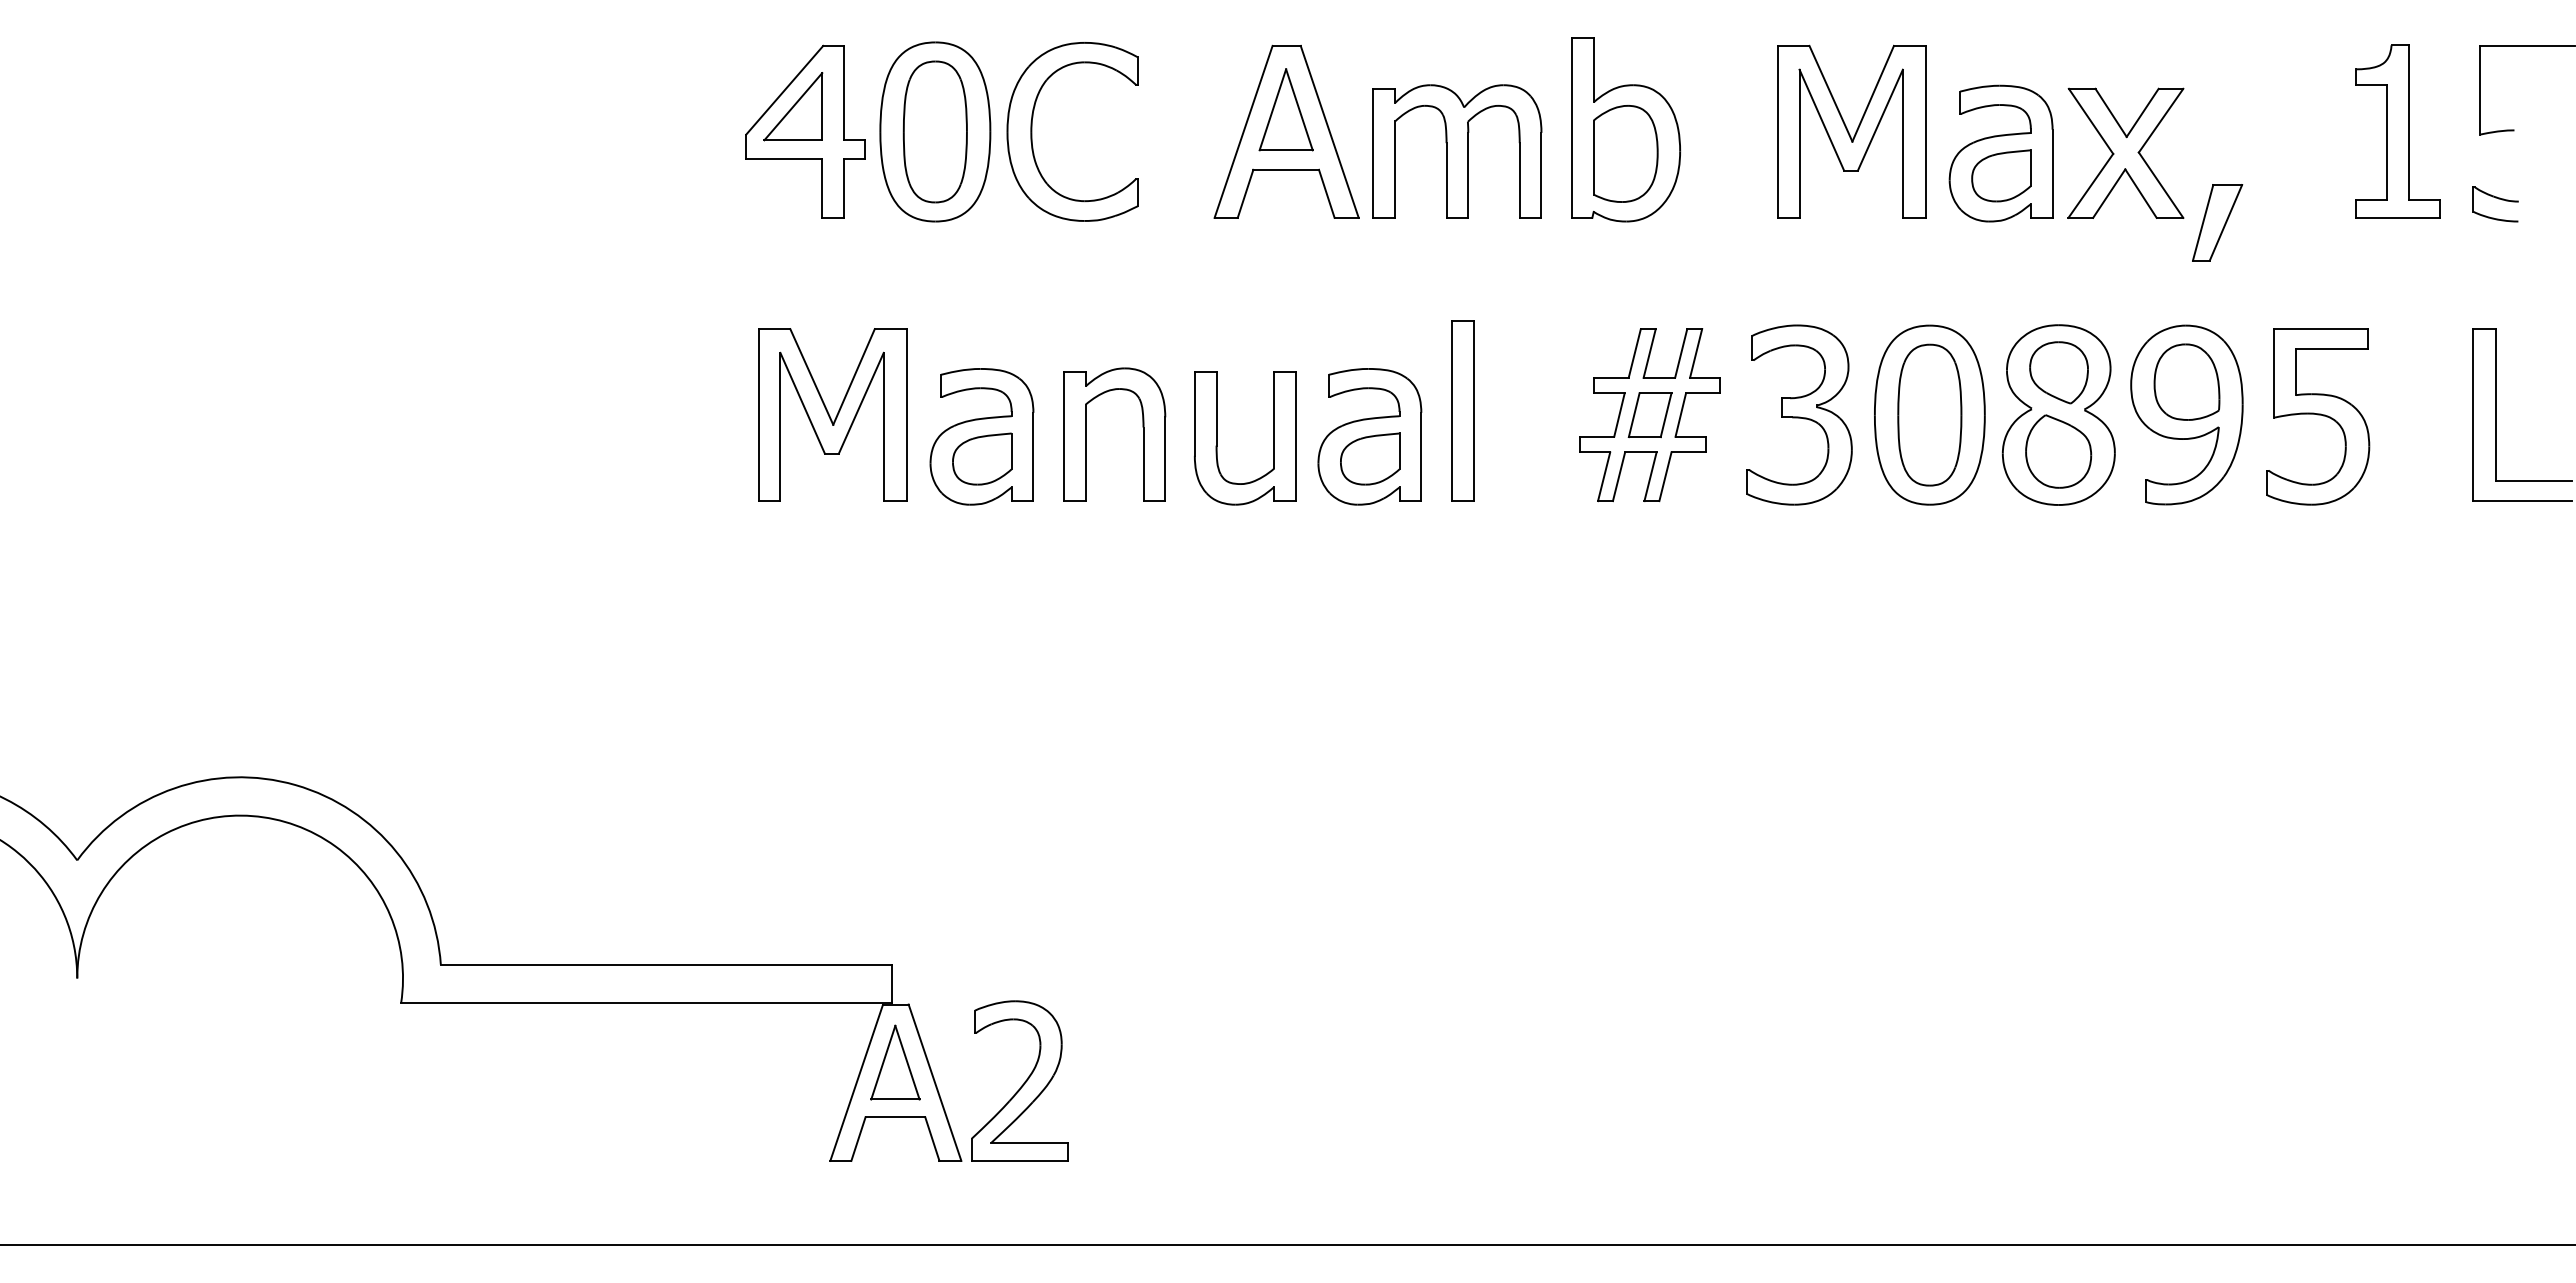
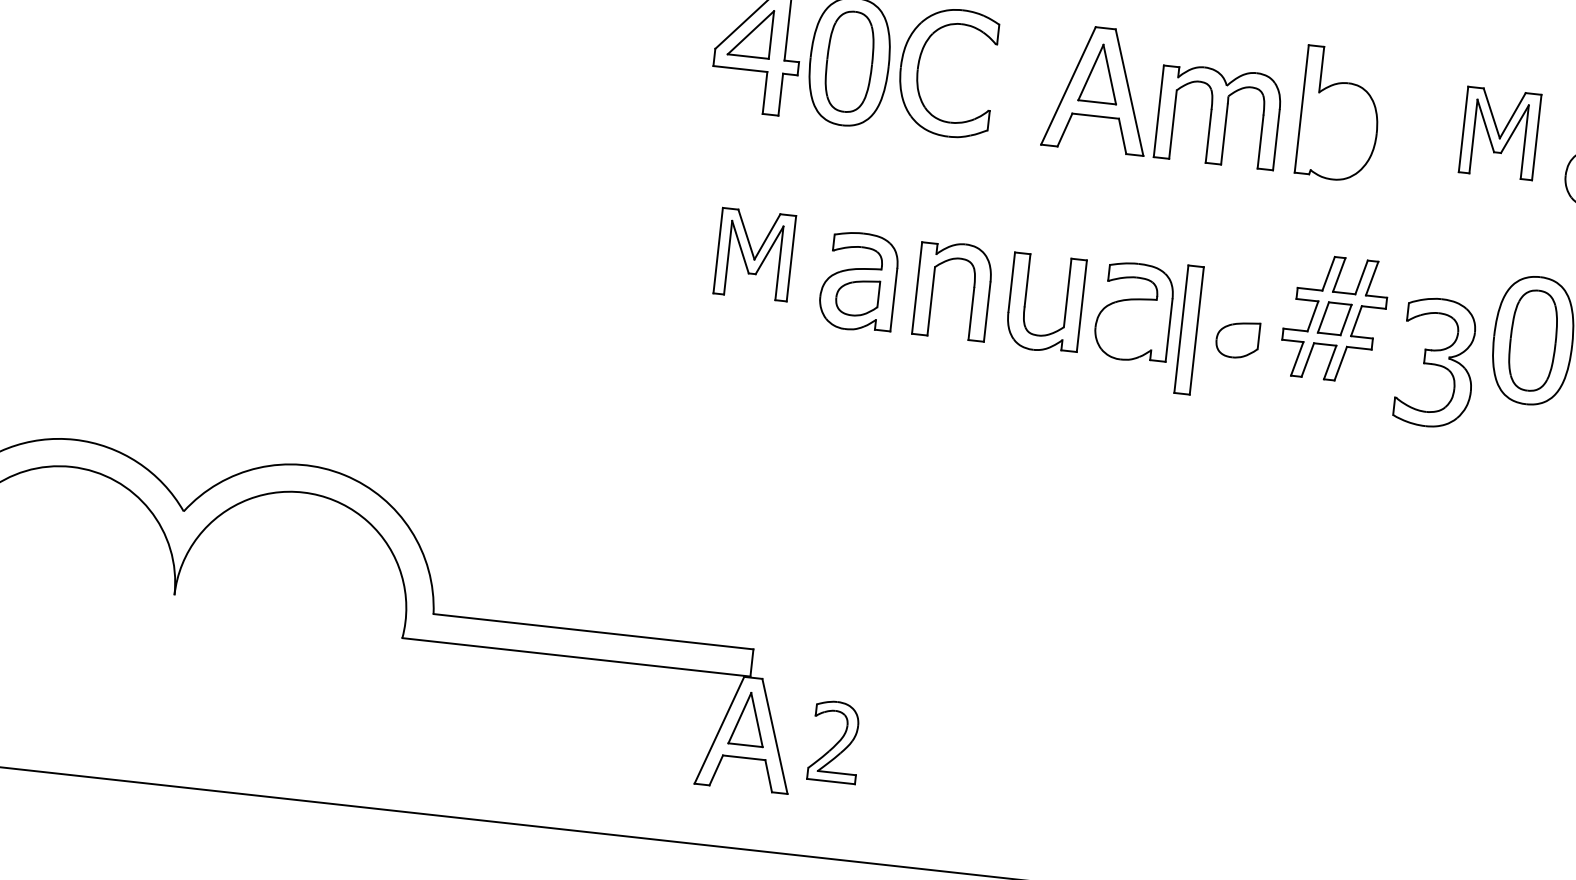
part: (1851, 131) -> (1499, 133), size x0.7
part: (1625, 153) -> (1337, 131), removed
part: (1462, 410) -> (1188, 329), moved
part: (832, 414) -> (754, 254), size x0.7
part: (1799, 414) -> (1436, 362), moved
part: (1370, 458) -> (1237, 339), moved
part: (1019, 1080) -> (835, 741), size x0.7

